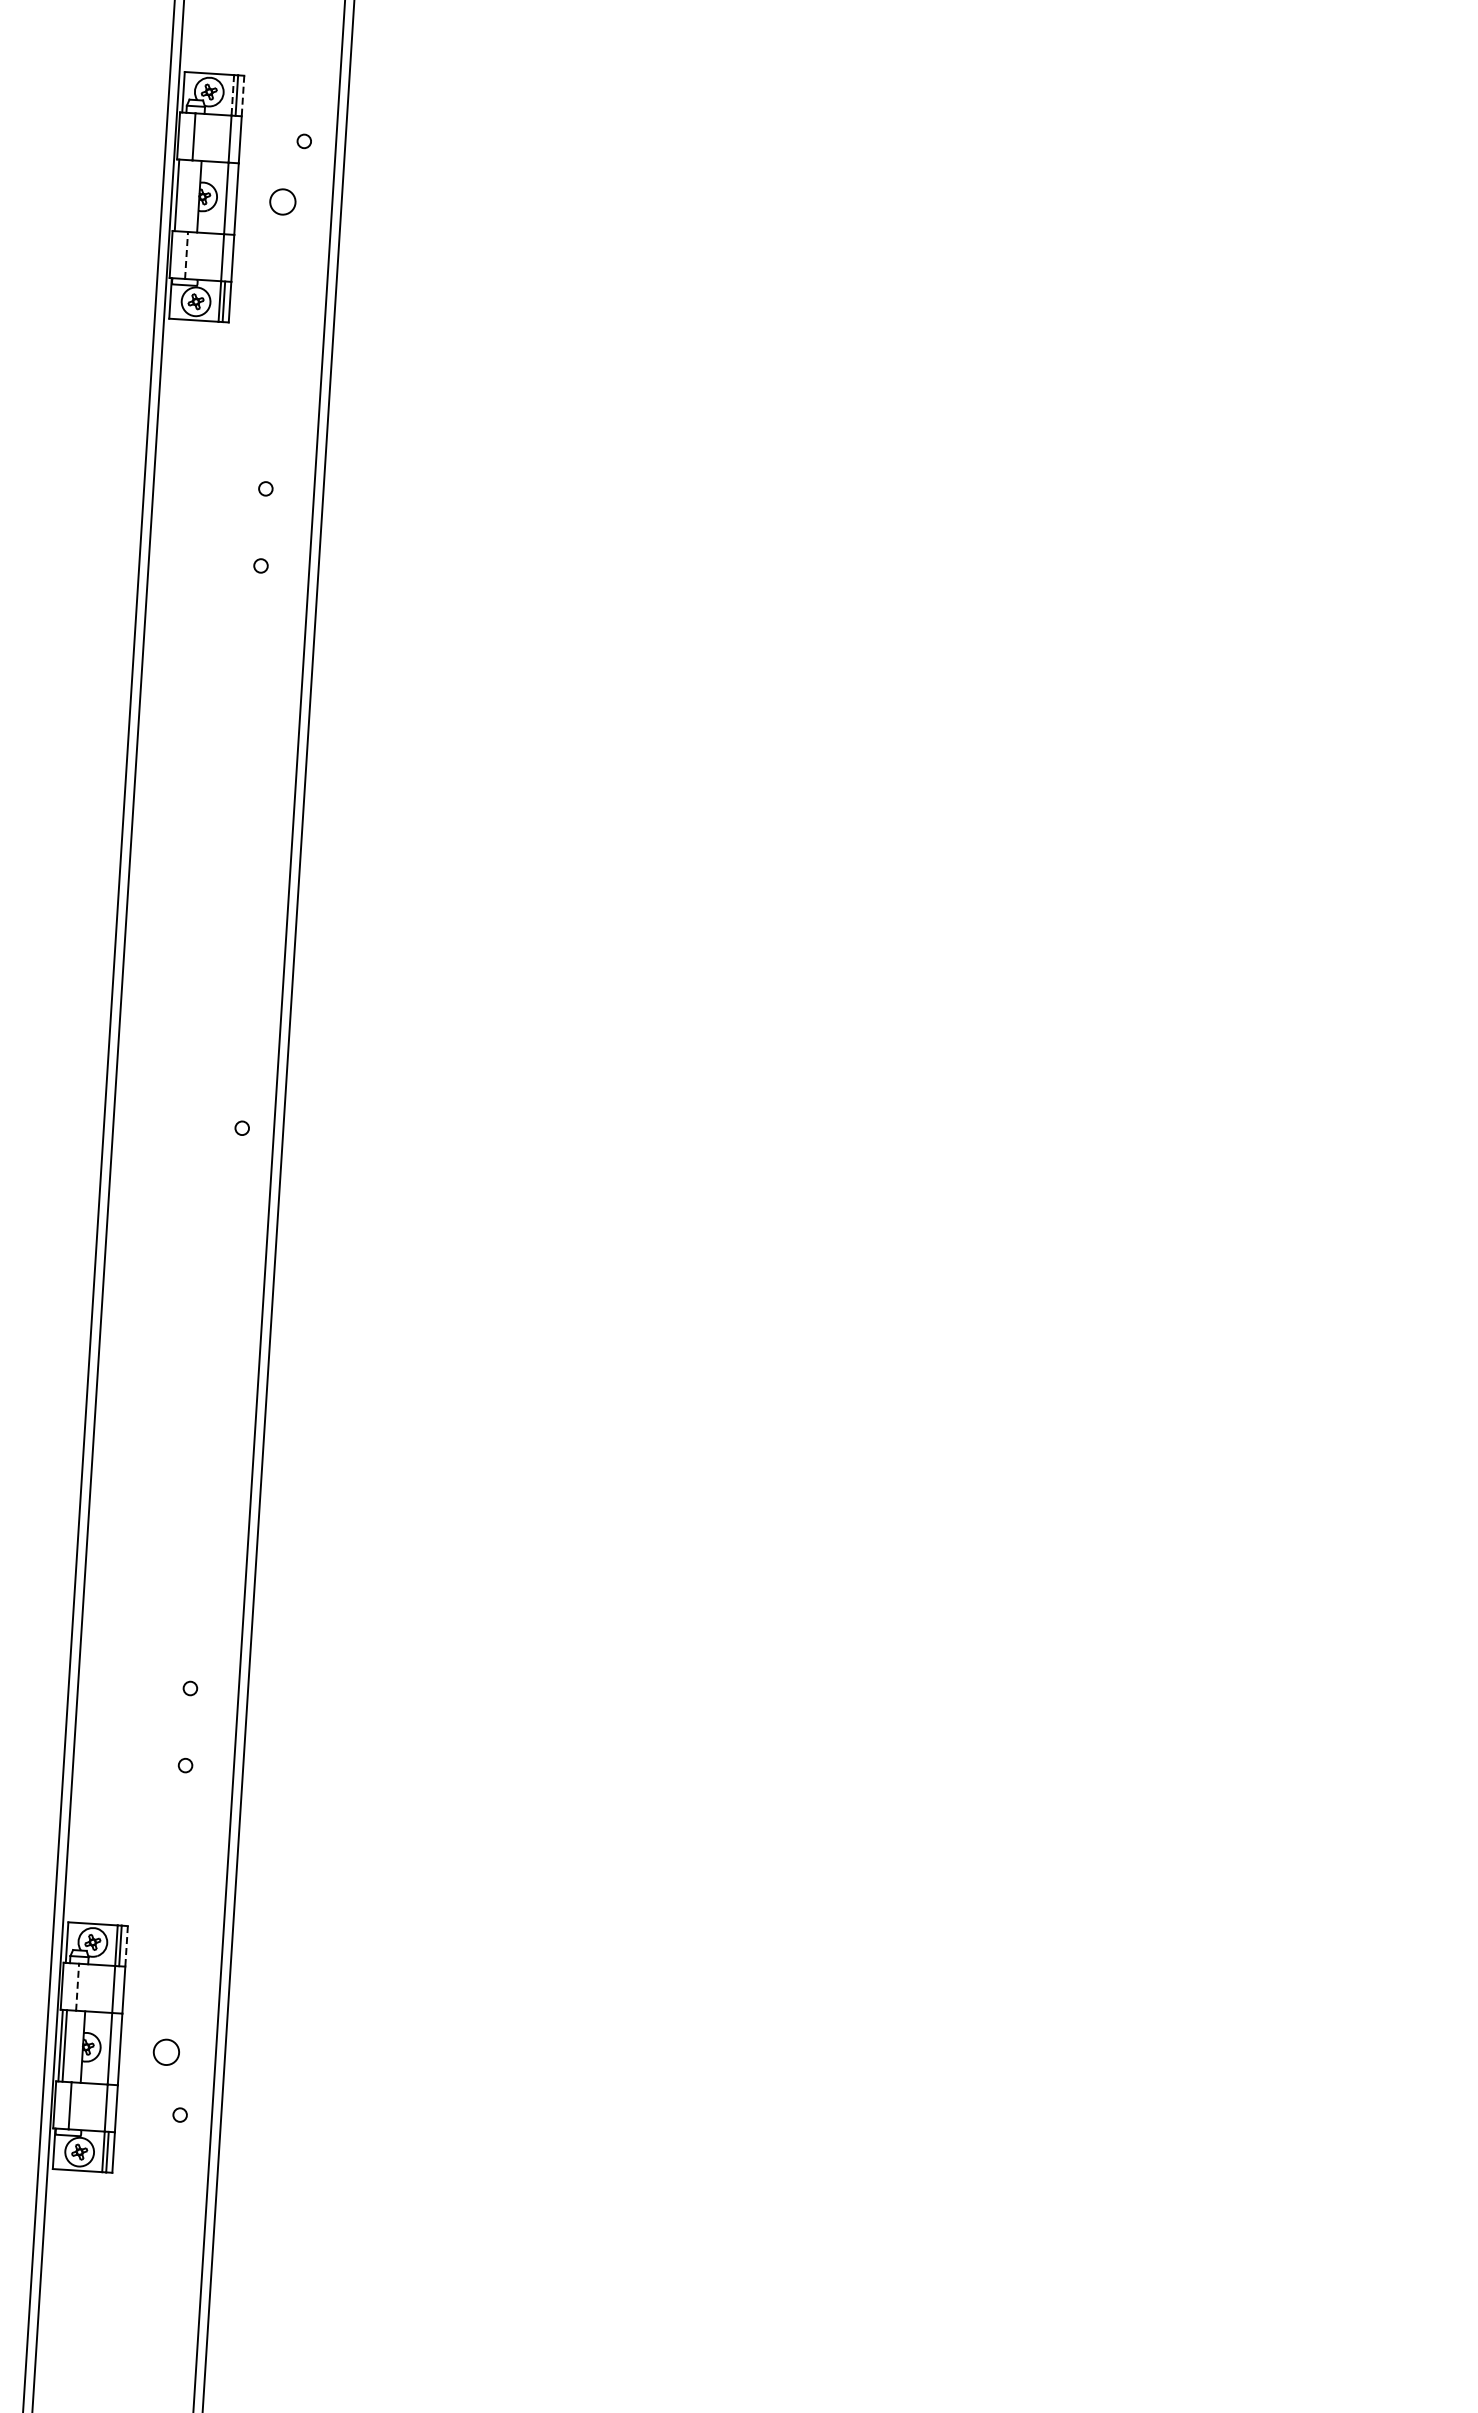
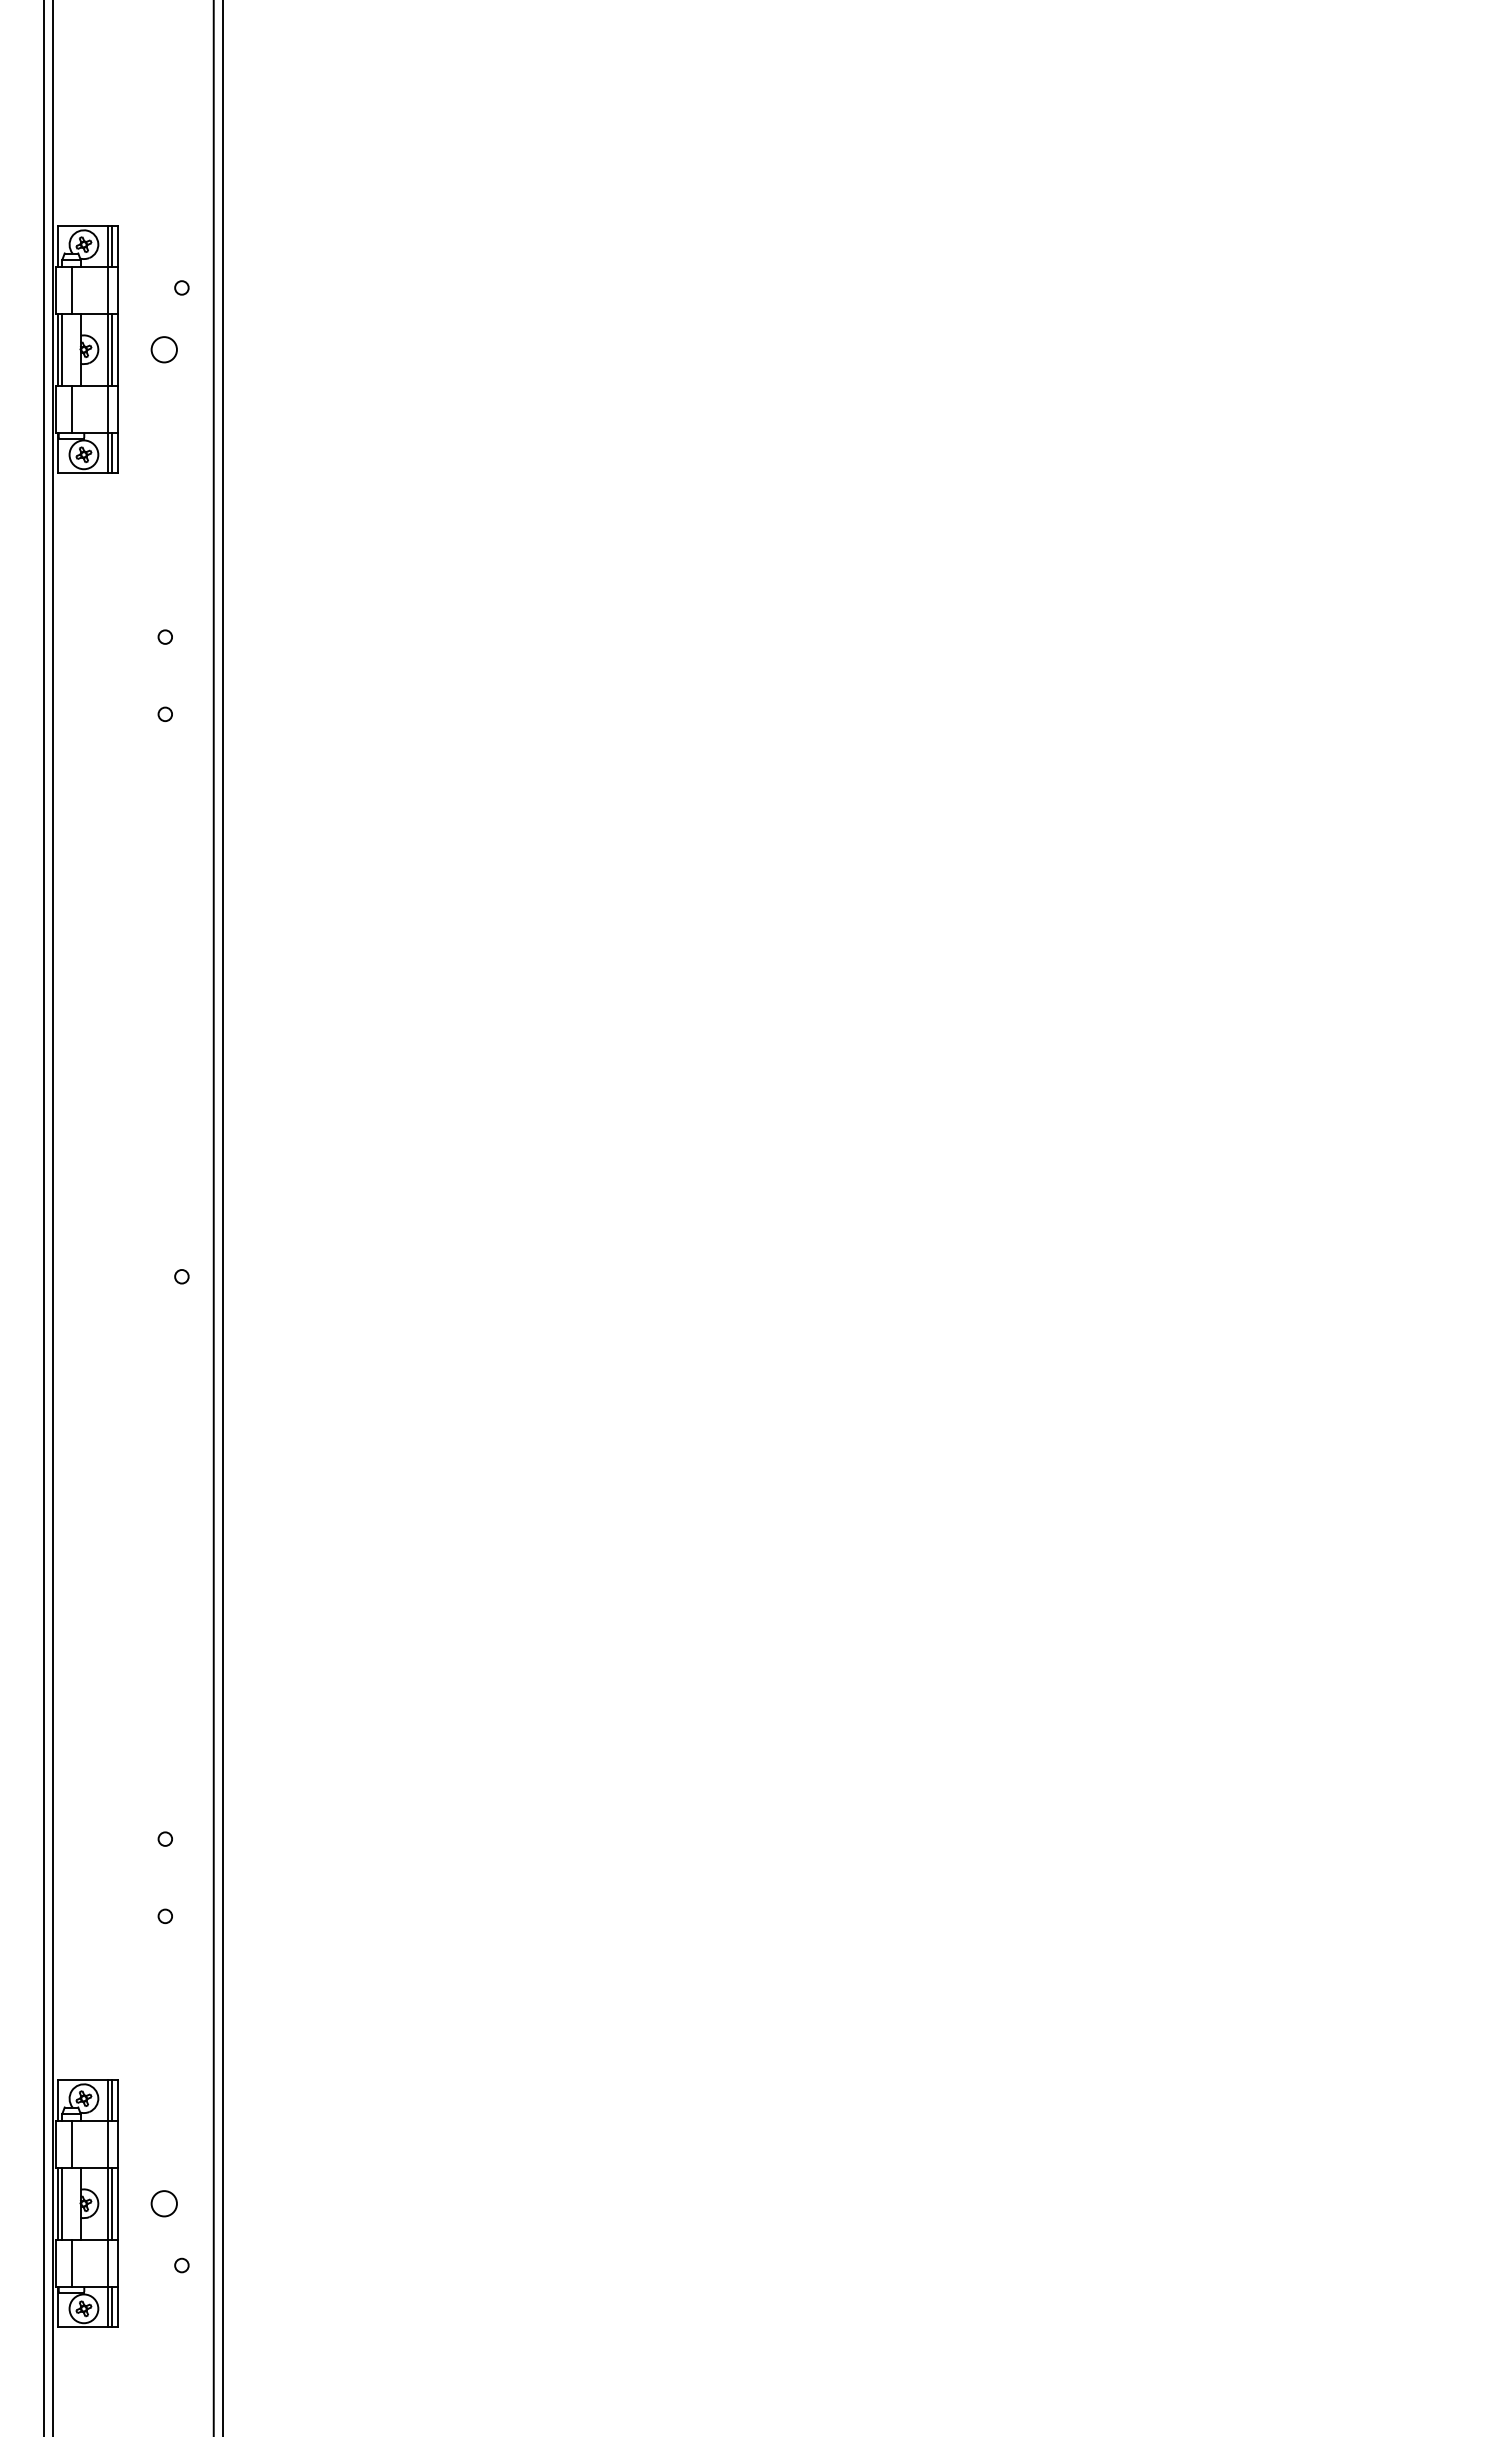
line: (232, 95) -> (107, 246), dashed -> solid
line: (242, 96) -> (117, 246), dashed -> solid
line: (181, 195) -> (62, 349), added
line: (230, 198) -> (111, 349), added
line: (186, 255) -> (71, 409), dashed -> solid
line: (126, 1946) -> (117, 2100), dashed -> solid
line: (77, 1987) -> (71, 2144), dashed -> solid
line: (113, 2048) -> (111, 2203), added

